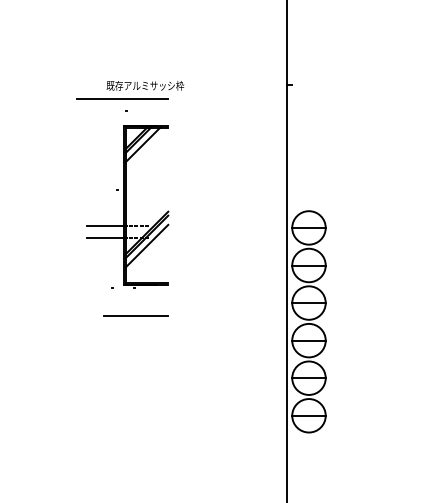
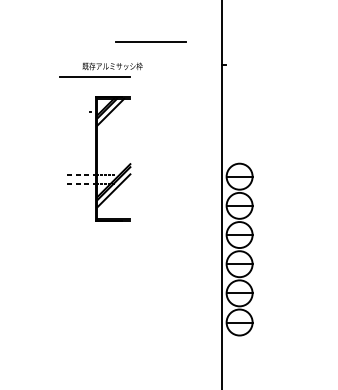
line: (194, 54) -> (150, 42), added
line: (105, 225) -> (81, 174), solid -> dashed
line: (105, 237) -> (81, 184), solid -> dashed
line: (135, 315) -> (104, 244), removed

